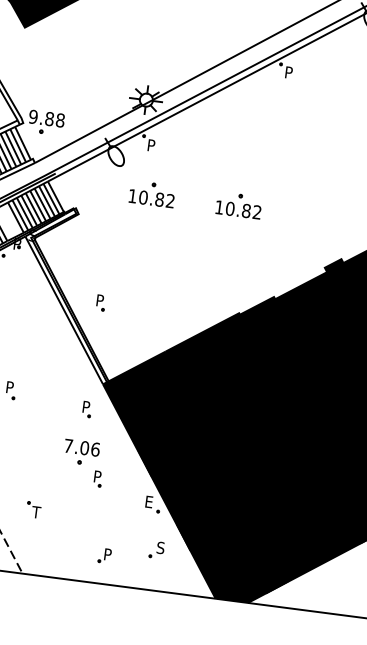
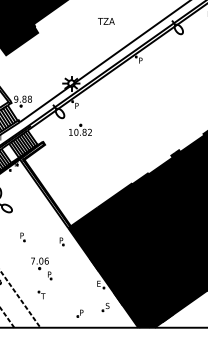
part: (239, 204) -> (124, 129), removed
part: (100, 302) -> (61, 187), removed
part: (83, 462) -> (41, 268), moved

